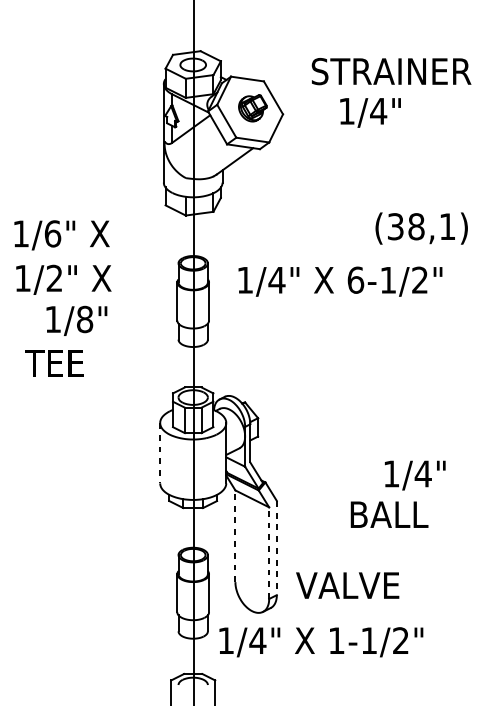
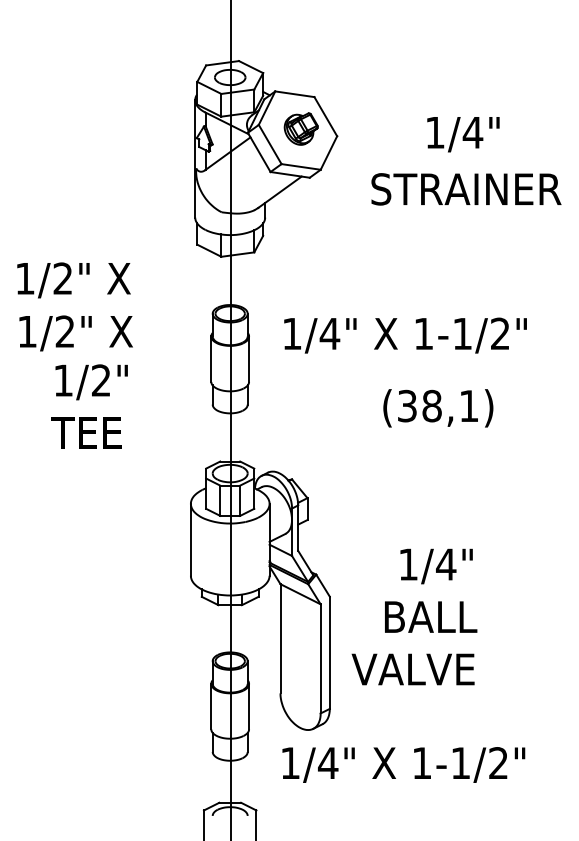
text: (391, 71) -> (466, 189), moved
text: (370, 112) -> (463, 134), moved
text: (421, 228) -> (438, 408), moved
text: (52, 233) -> (62, 278), 1/6" -> 1/2"
text: (355, 279) -> (423, 333), 6-1/2" -> 1-1/2"
text: (85, 319) -> (101, 380), 1/8" -> 1/2"
text: (54, 363) -> (86, 432), moved
line: (159, 452) -> (190, 539), dashed -> solid
text: (415, 475) -> (436, 566), moved
text: (389, 514) -> (431, 616), moved
line: (235, 536) -> (280, 638), dashed -> solid
line: (276, 548) -> (329, 653), dashed -> solid
line: (269, 552) -> (320, 658), dashed -> solid
text: (347, 585) -> (412, 669), moved
text: (321, 641) -> (403, 764), moved

